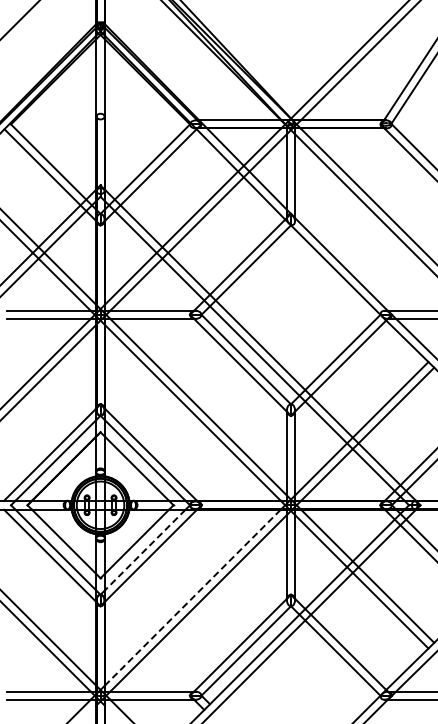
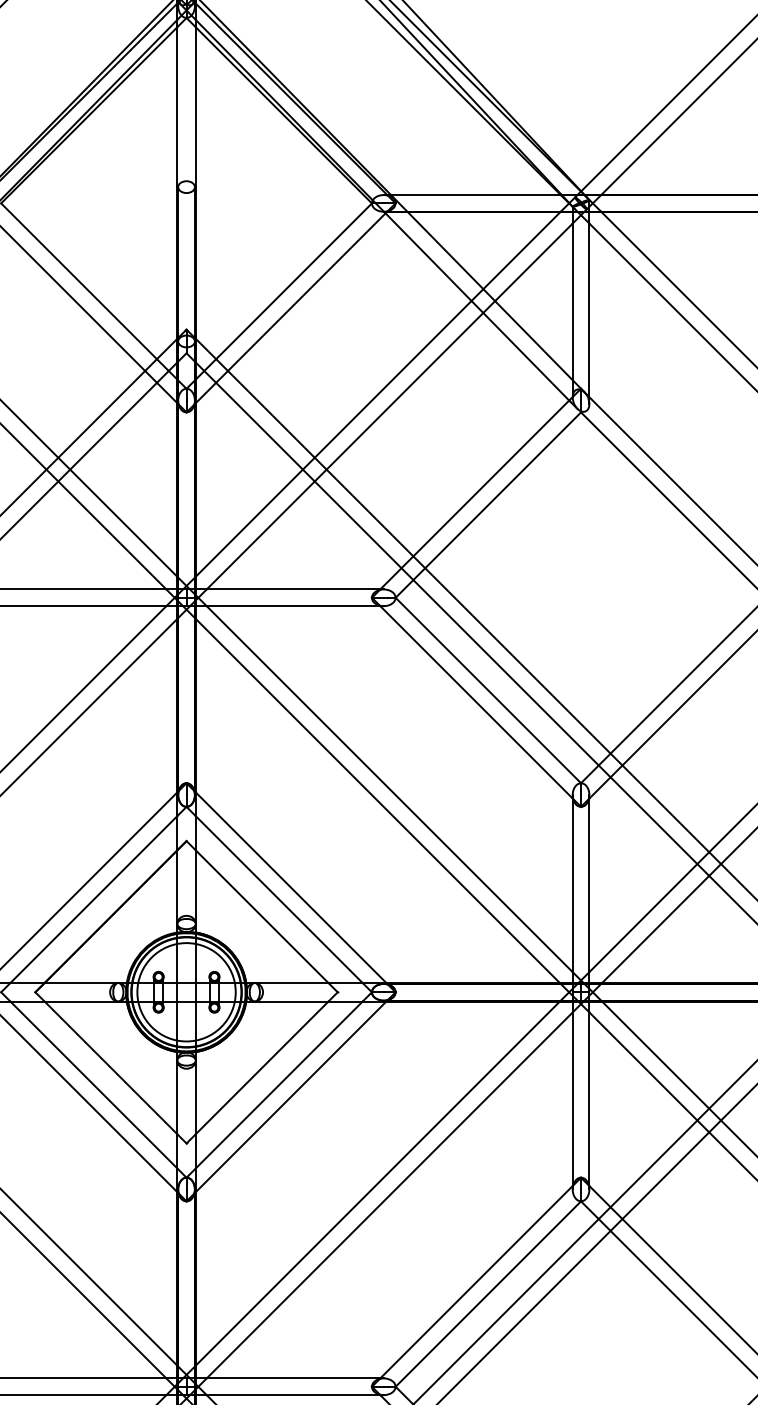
line: (145, 550) -> (279, 1085), dashed -> solid
line: (192, 597) -> (377, 1183), dashed -> solid

